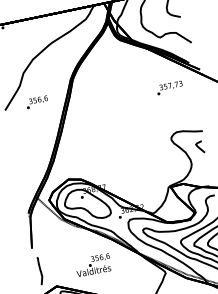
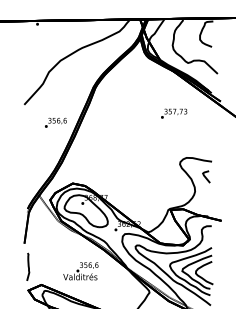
text: (170, 87) -> (174, 113), moved
text: (36, 102) -> (55, 122), moved

